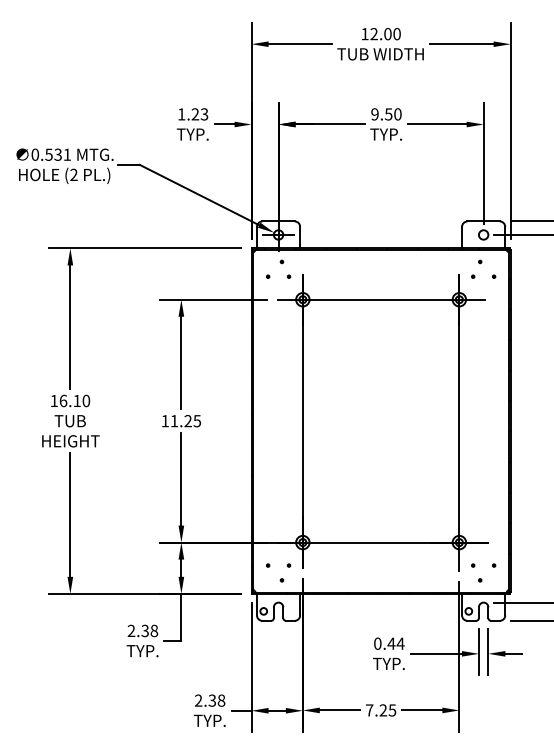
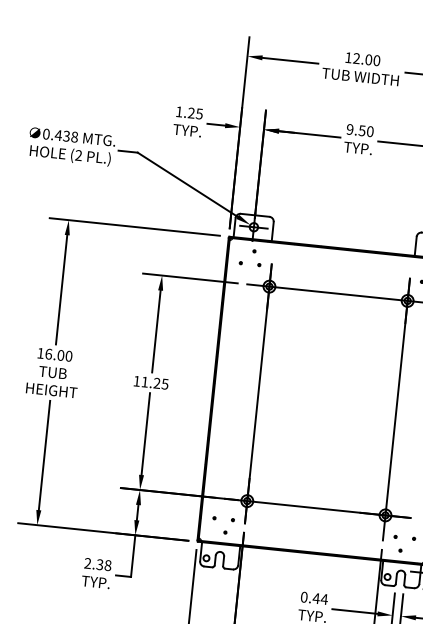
text: (204, 113) -> (199, 113), 1.23 -> 1.25
text: (58, 154) -> (66, 136), 0.531 -> 0.438
text: (76, 400) -> (60, 354), 16.10 -> 16.00

